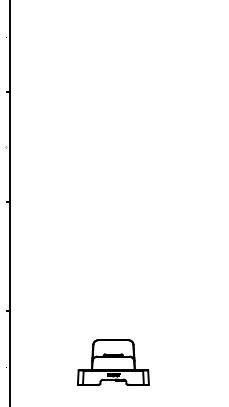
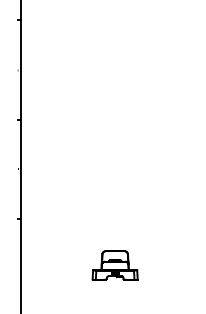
part: (113, 362) -> (115, 265), size x0.7

